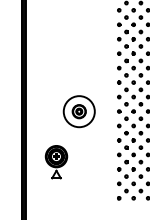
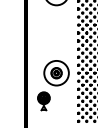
part: (79, 112) -> (56, 73), size x1.43

